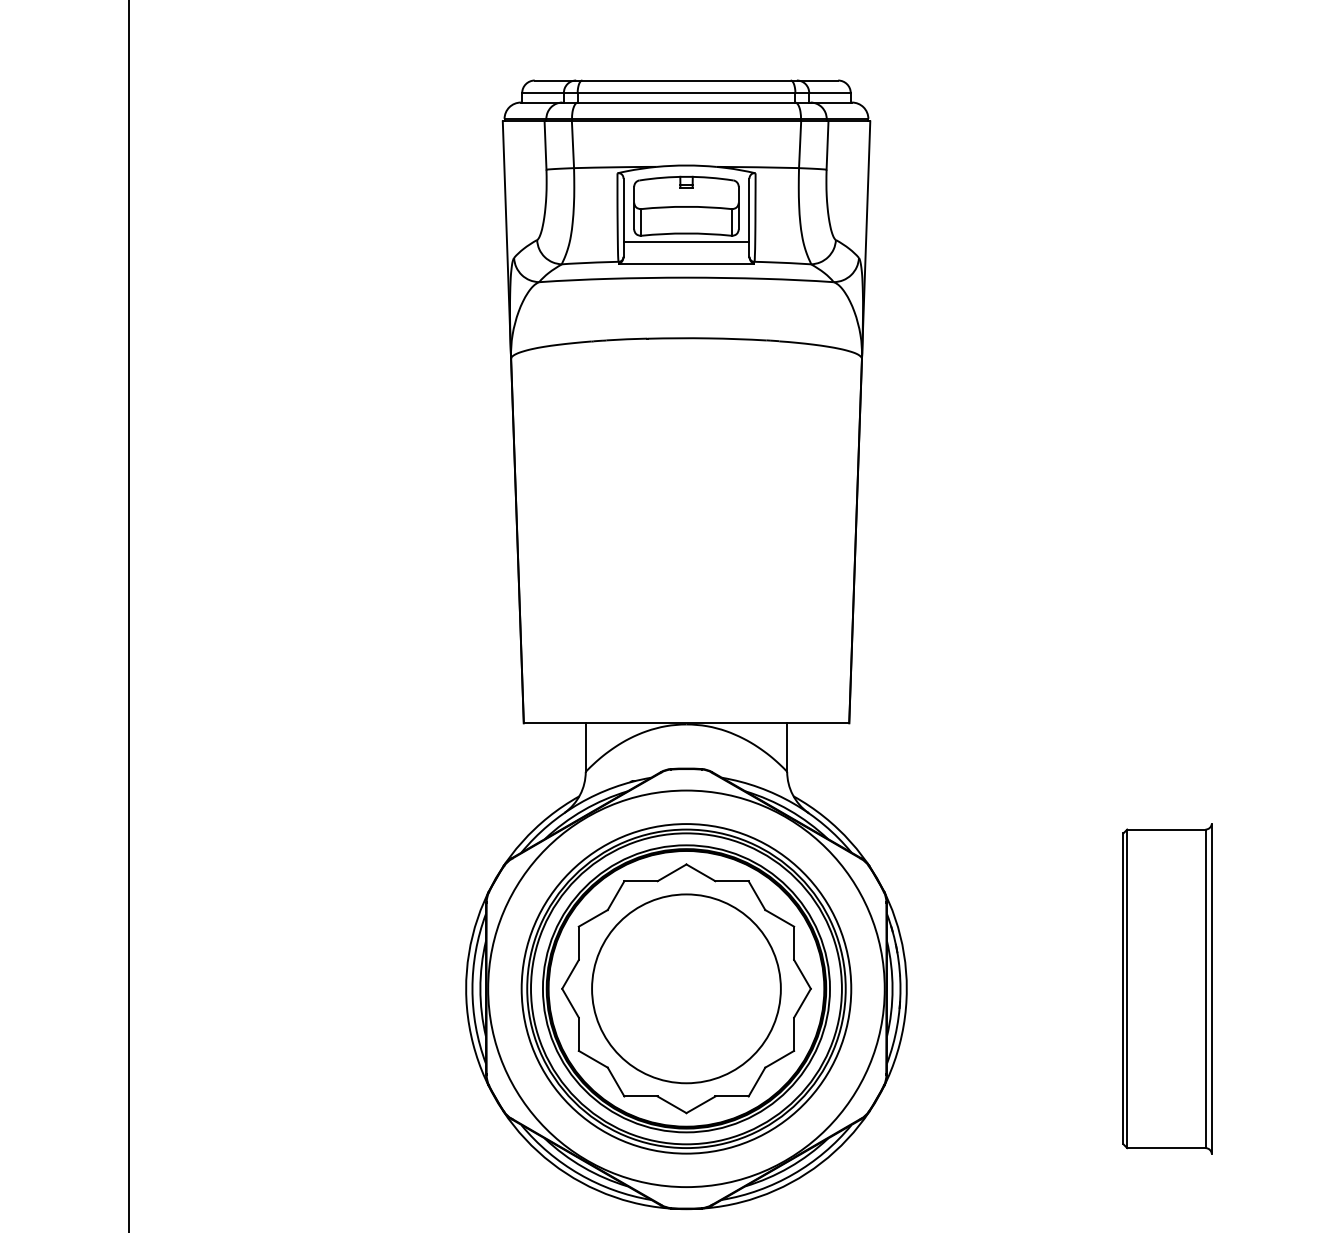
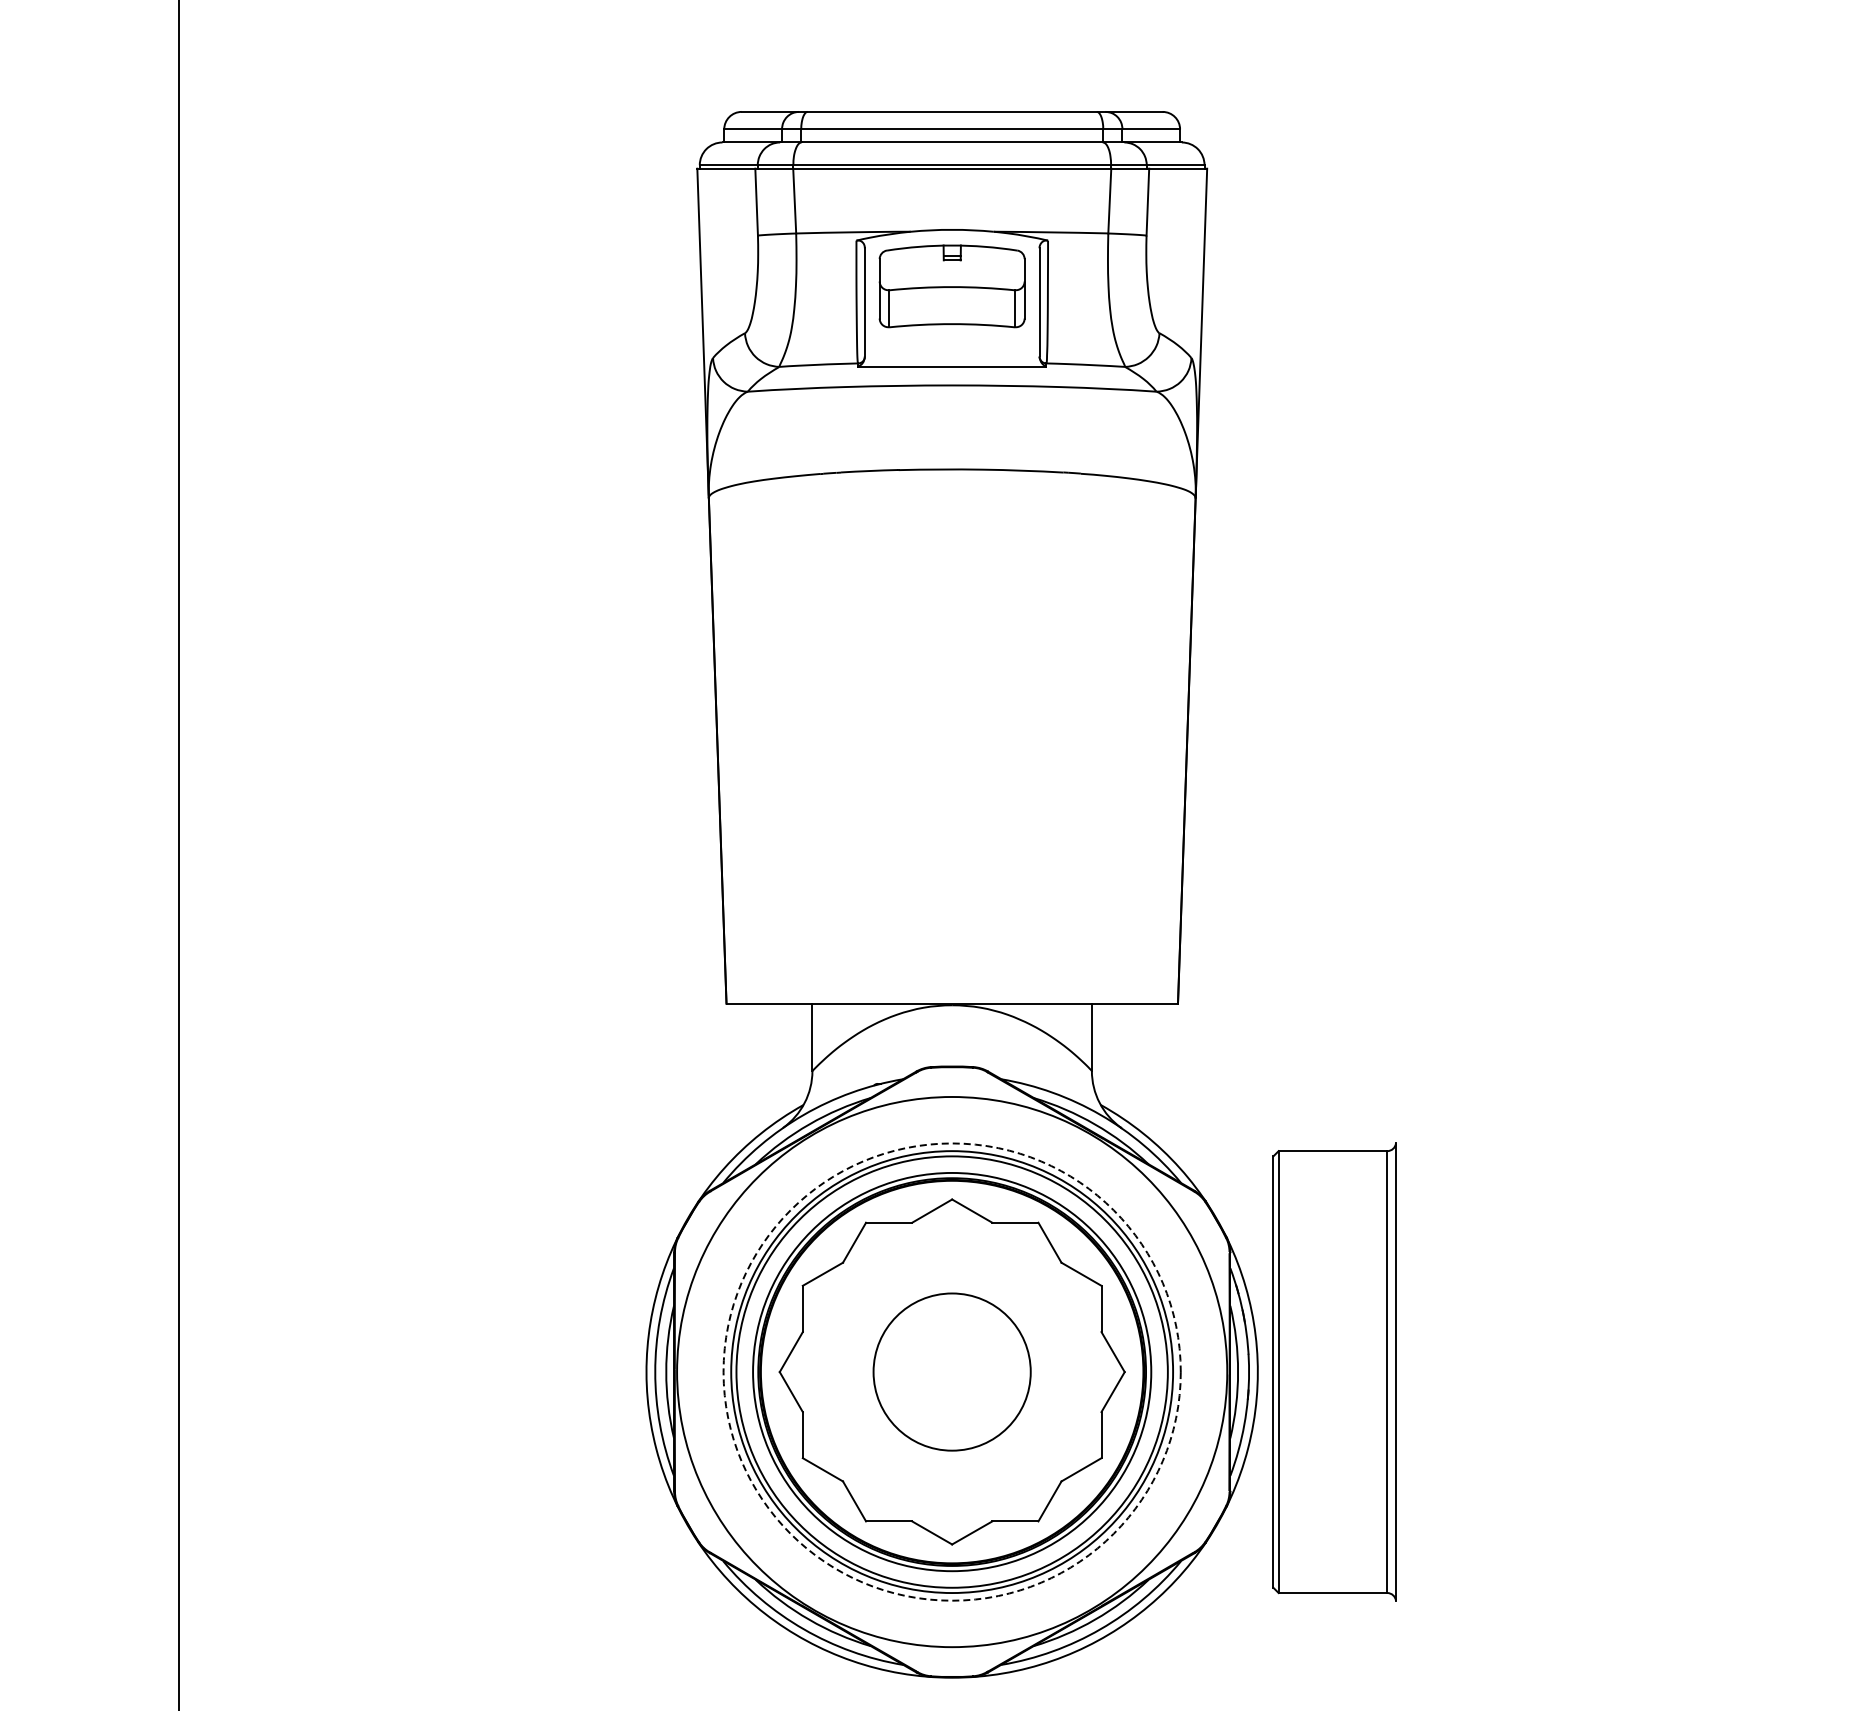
line: (685, 242) -> (951, 336), removed
circle: (685, 988) -> (951, 1371), solid -> dashed
part: (1167, 988) -> (1334, 1371), moved
circle: (686, 989) -> (952, 1372), size x0.6

